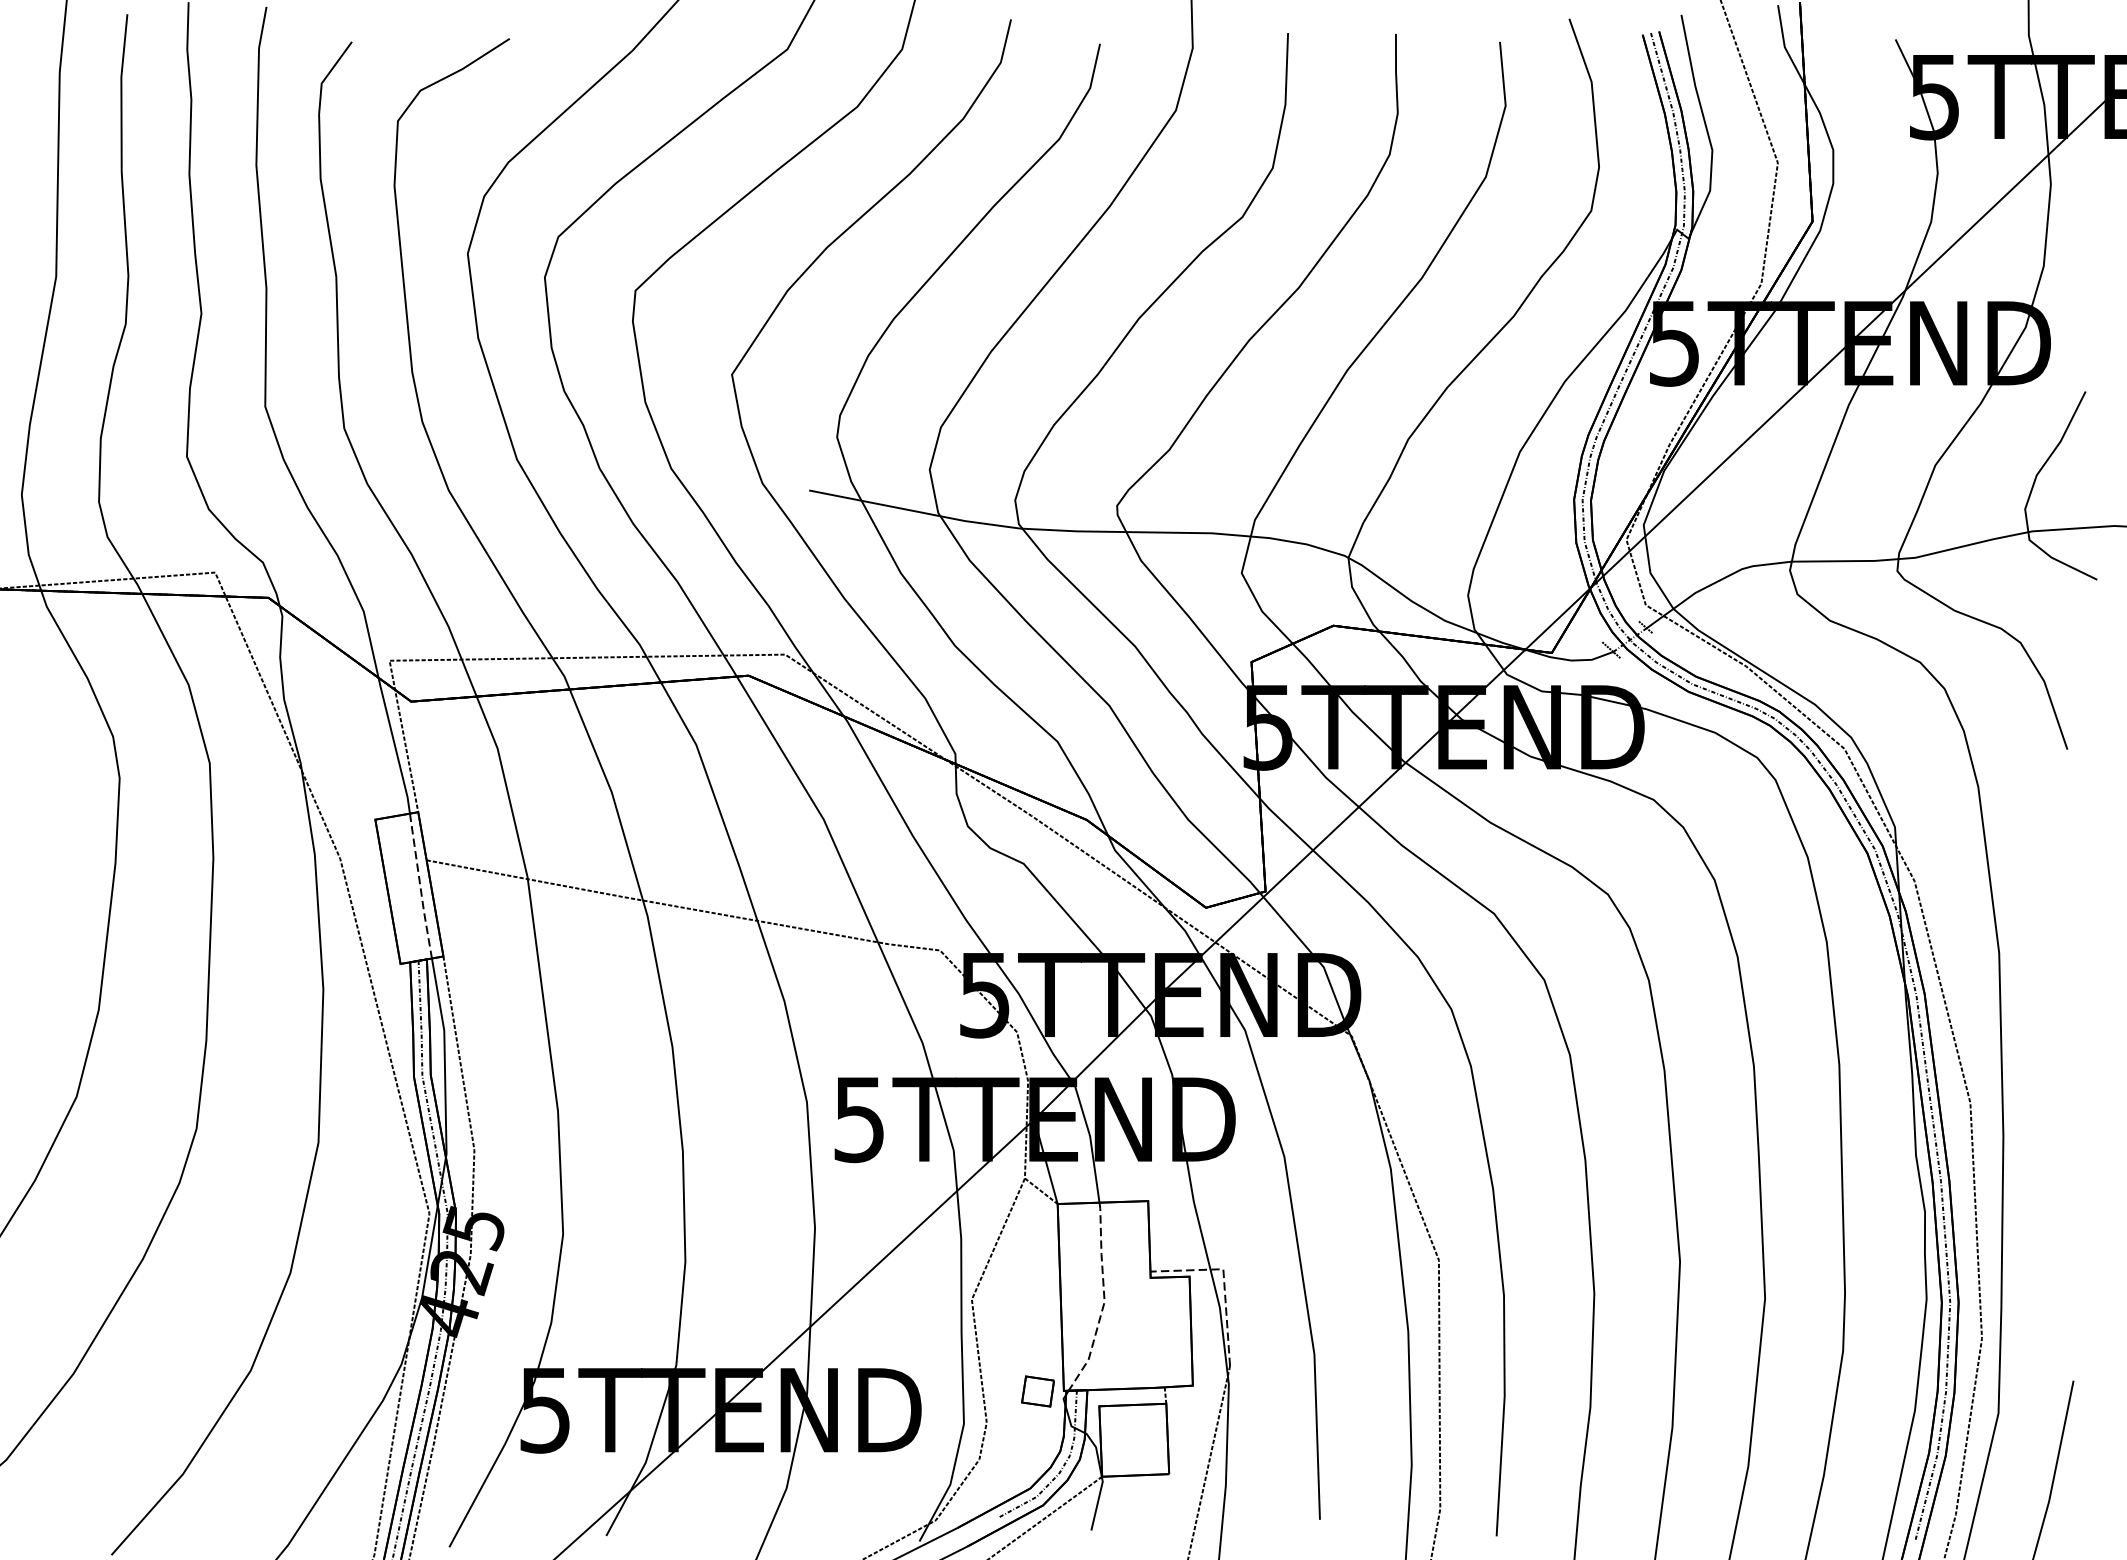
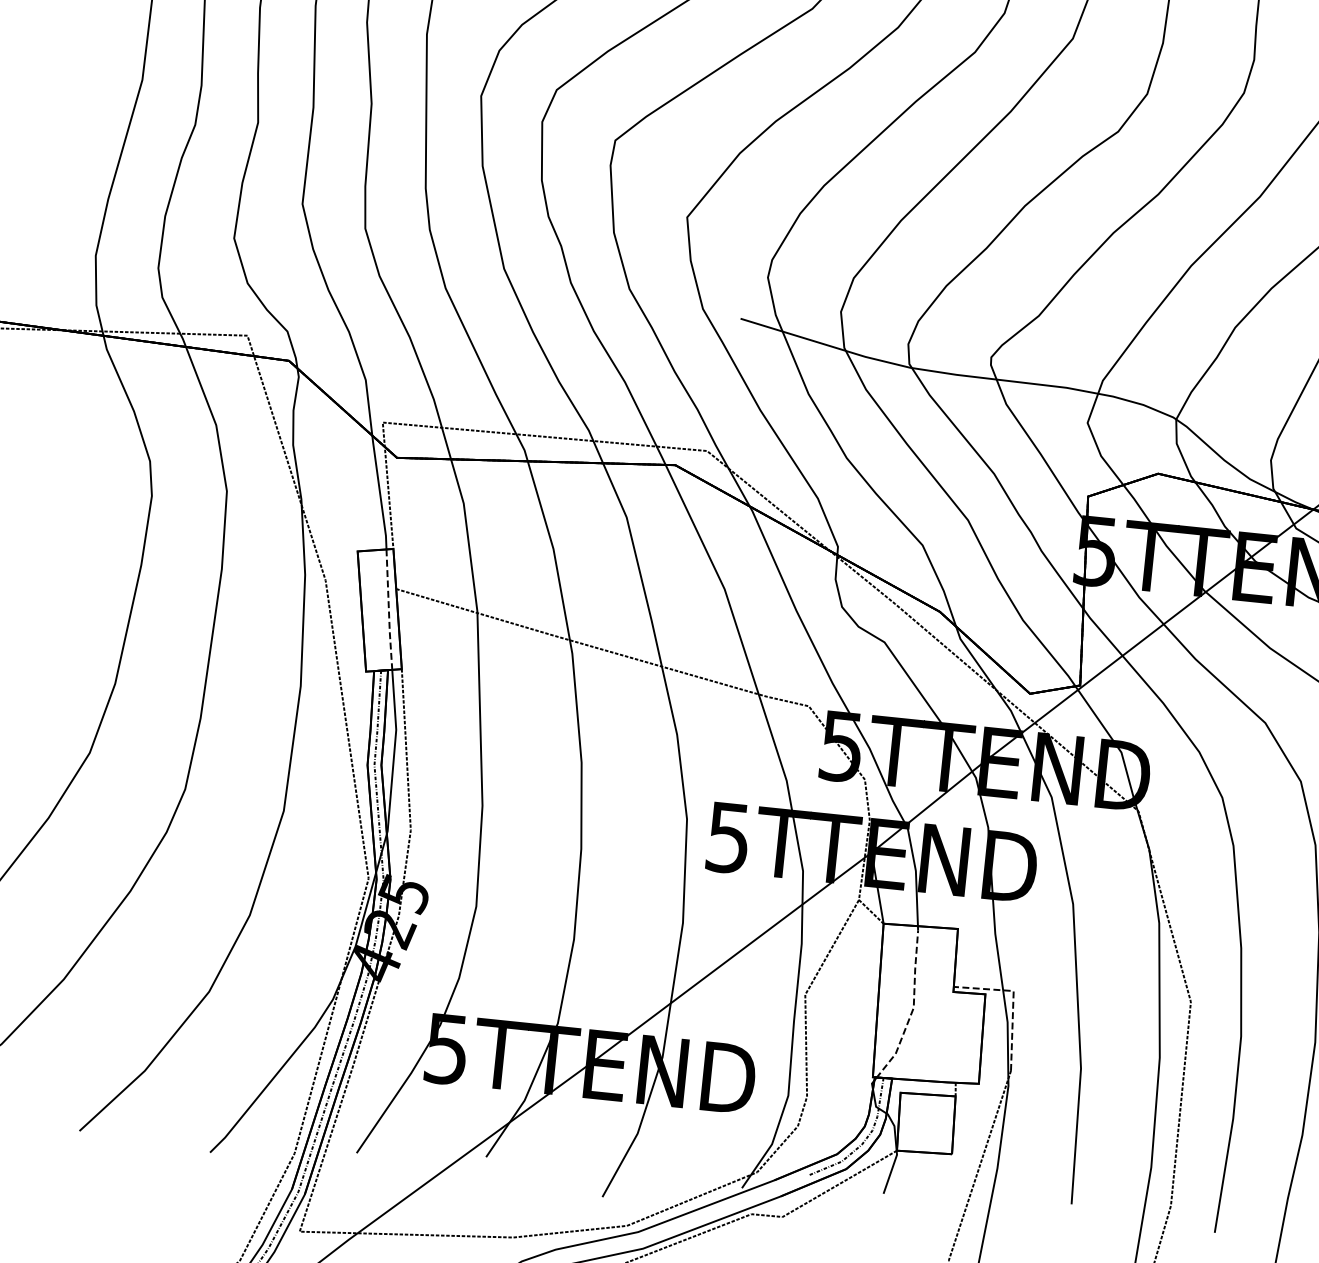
part: (1037, 1391) -> (851, 1075), removed

